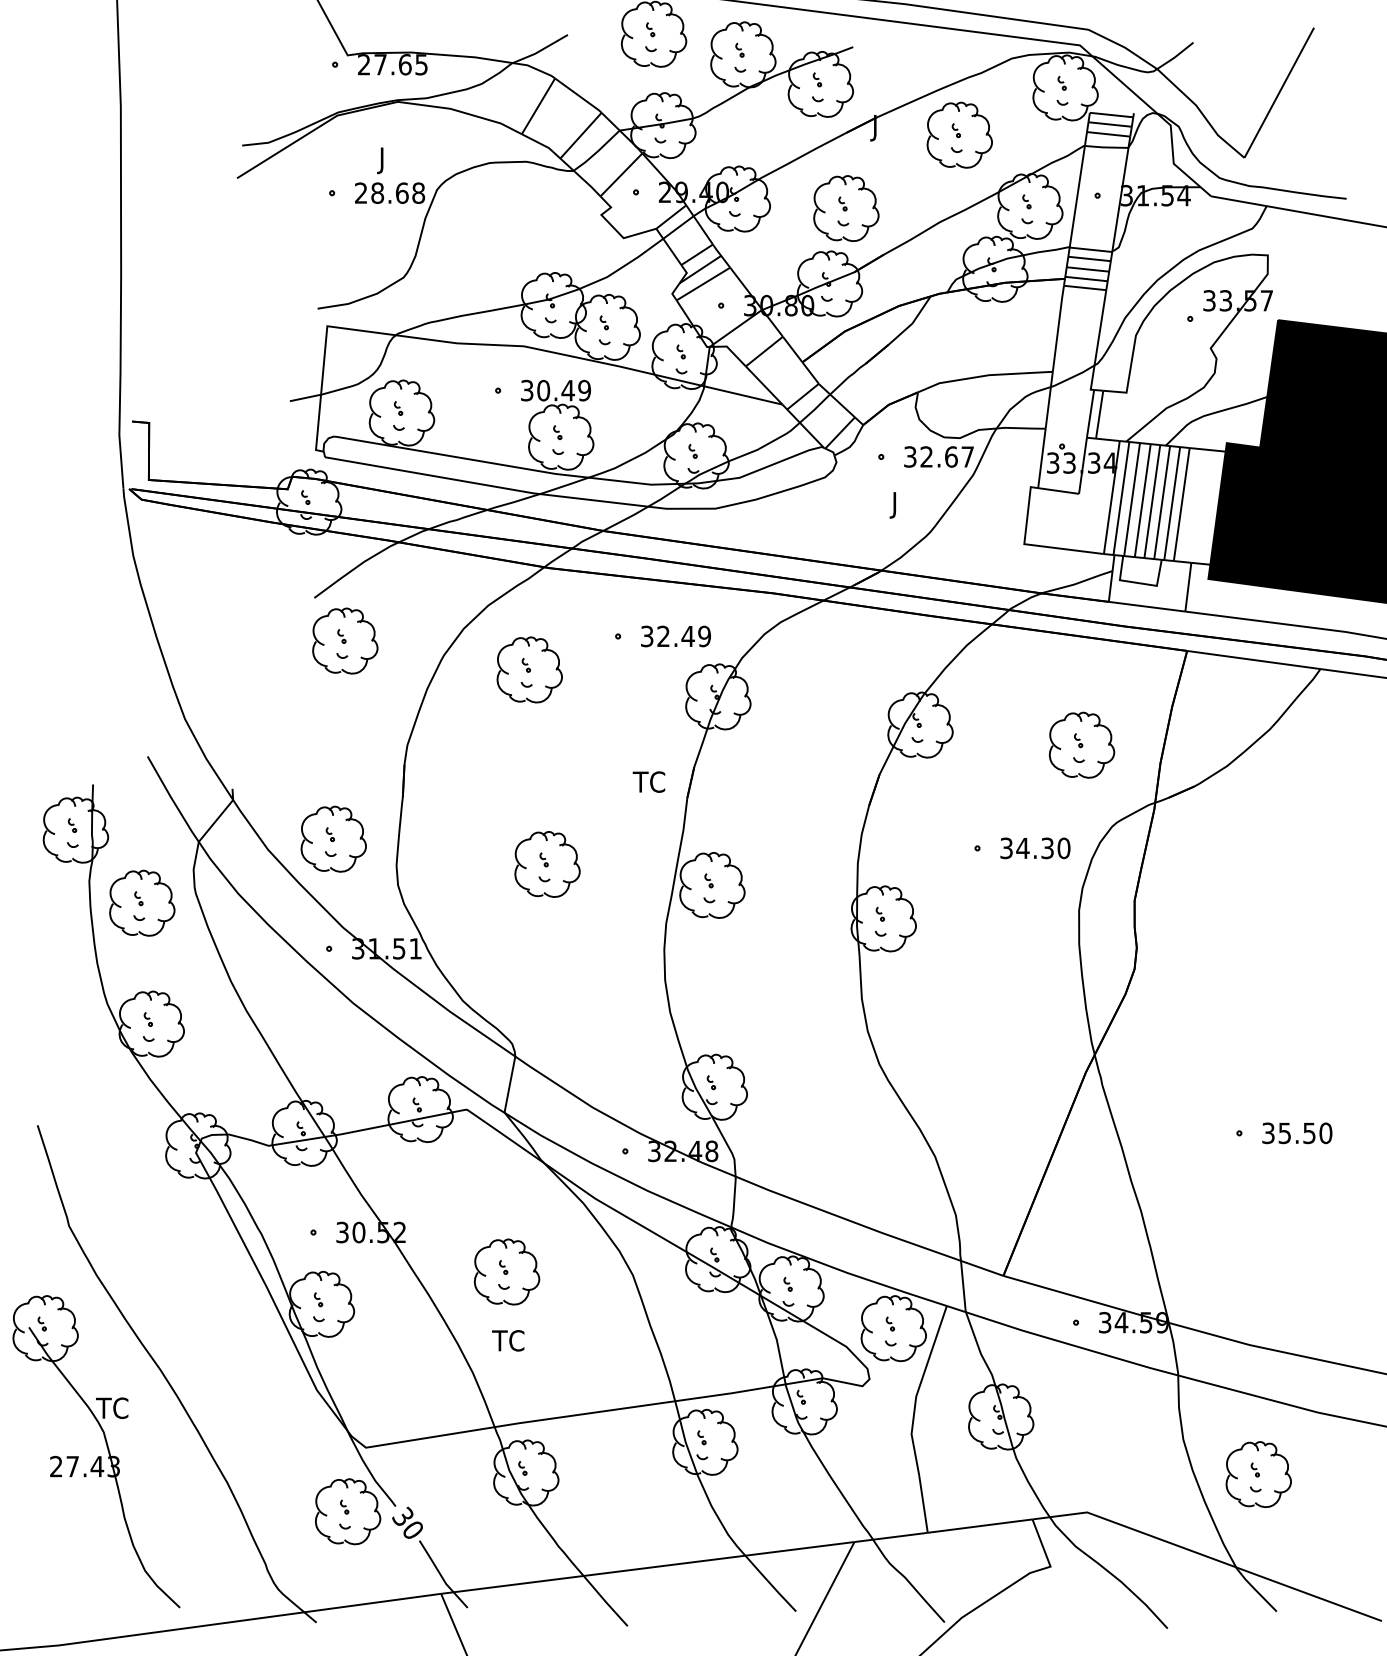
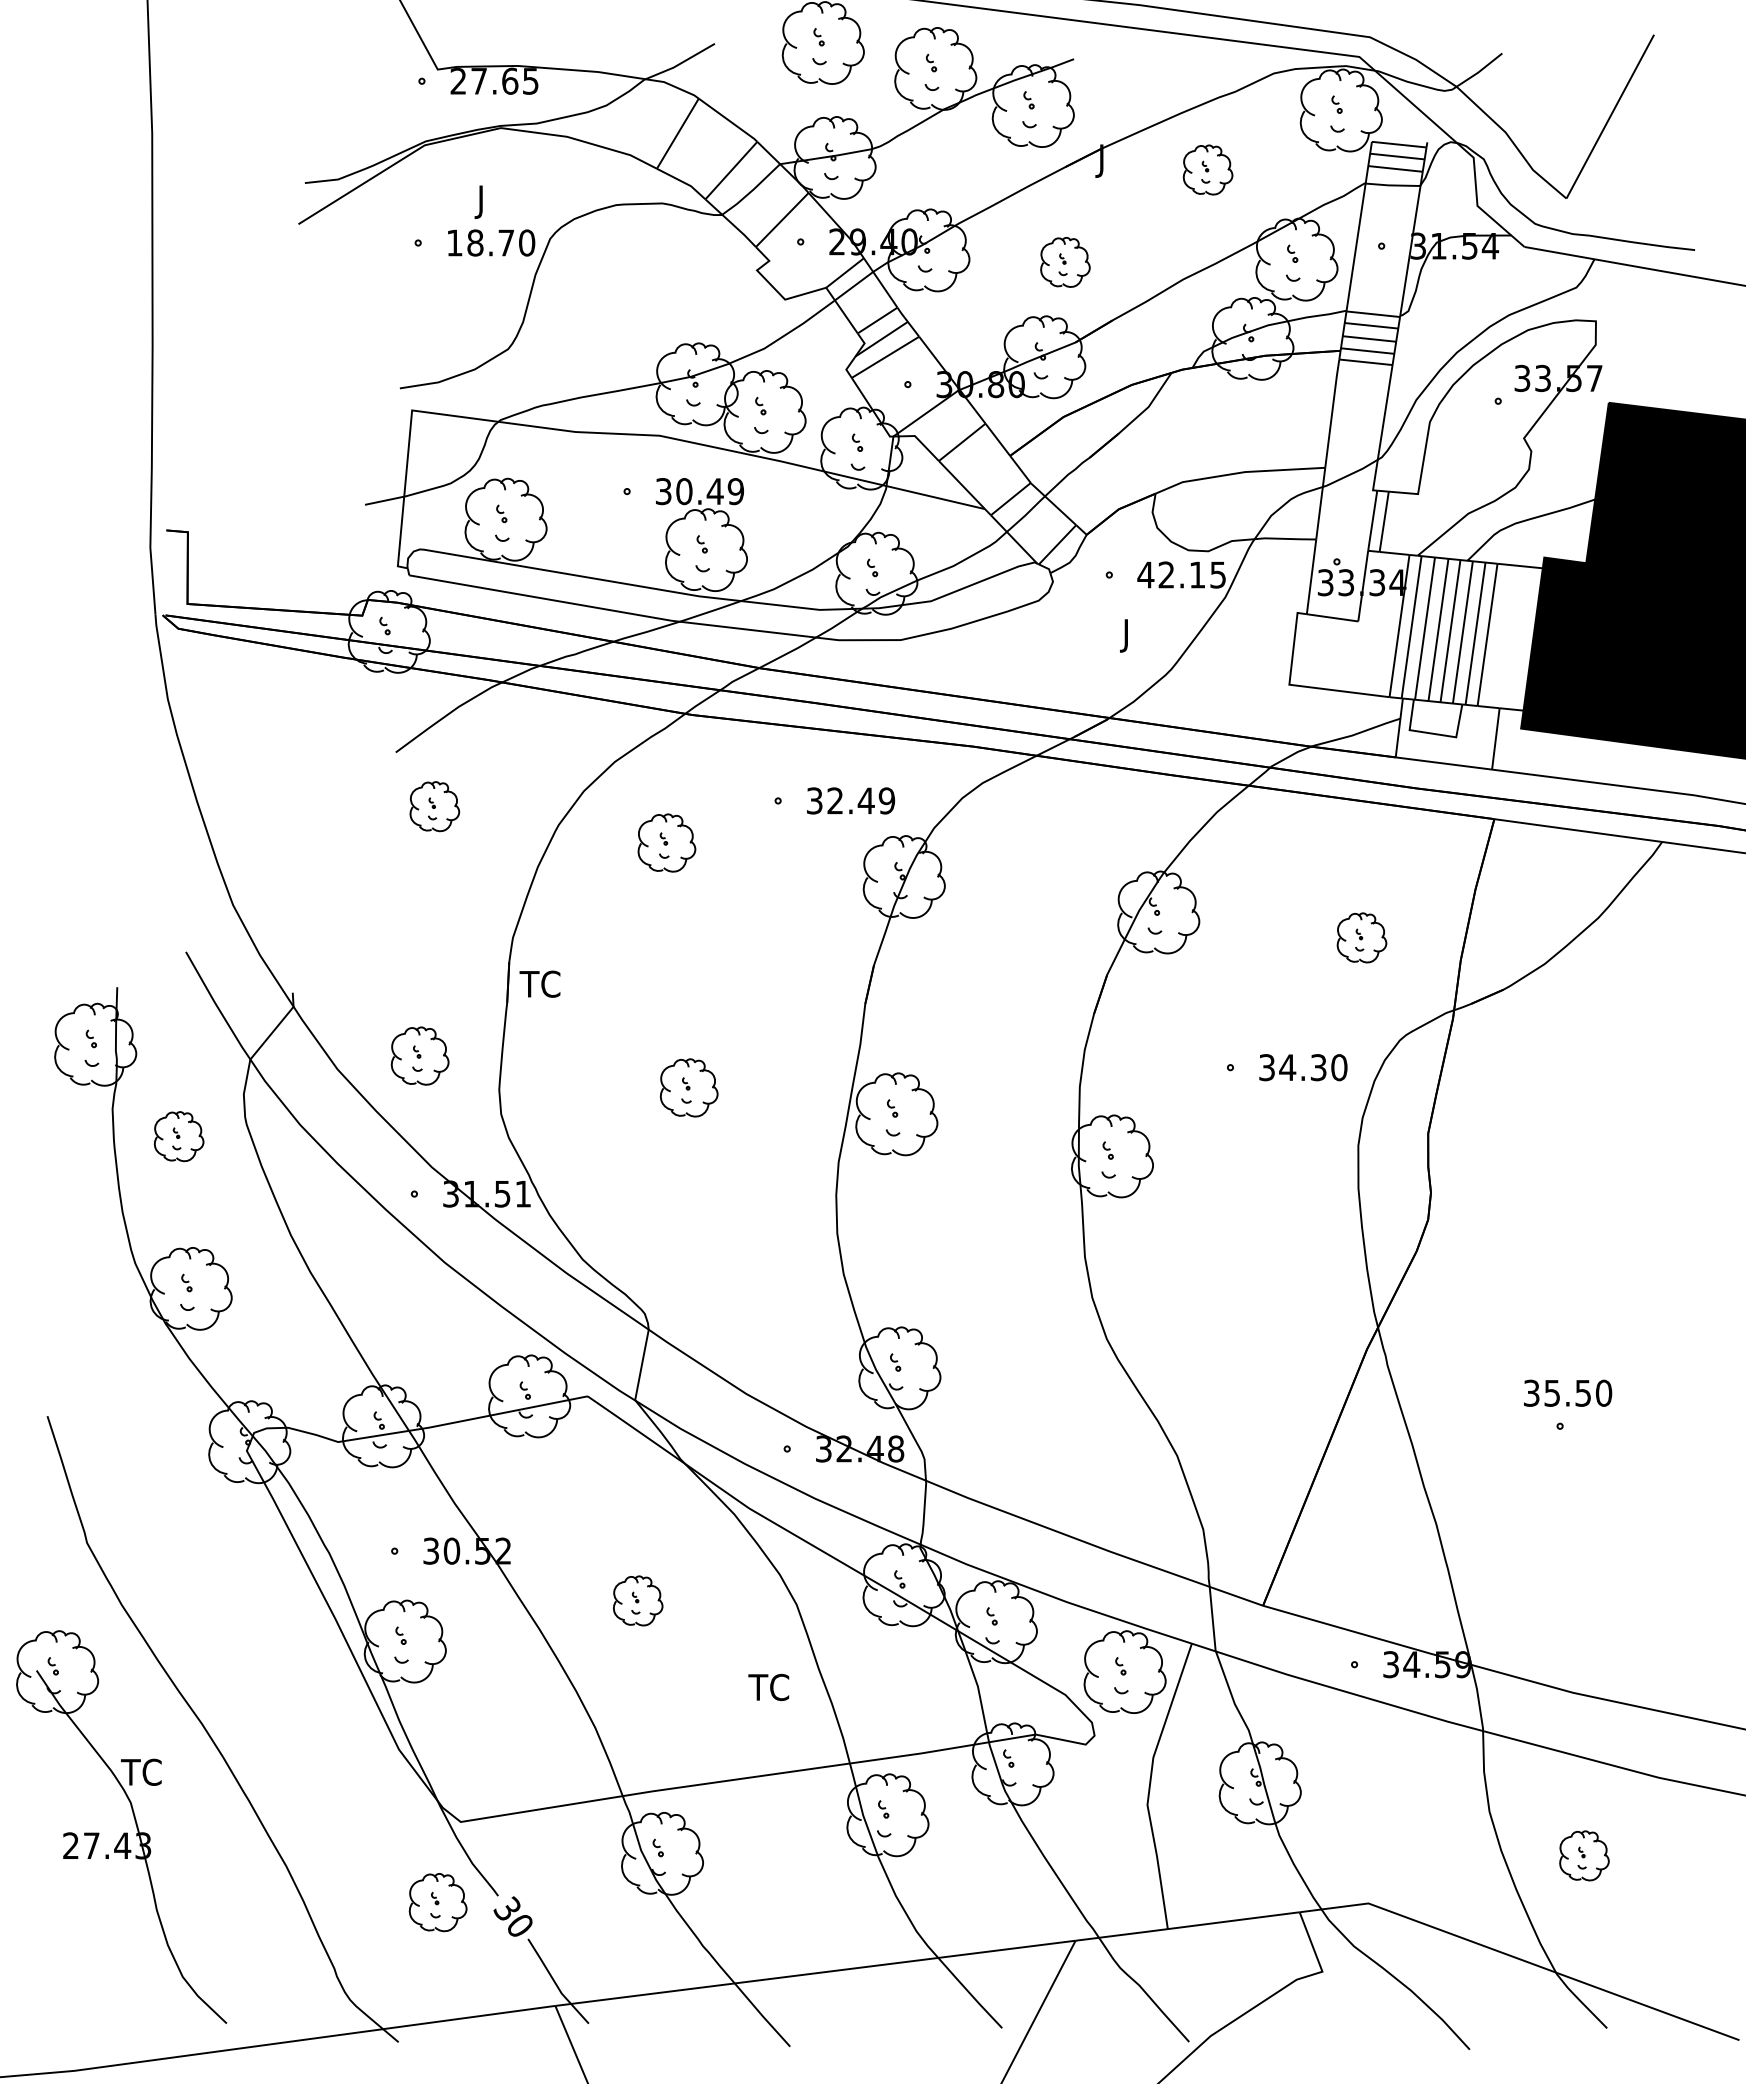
part: (959, 134) -> (1207, 169), size x0.6
text: (390, 192) -> (491, 242), 28.68 -> 18.70
part: (846, 208) -> (1065, 262), size x0.6
text: (938, 456) -> (1181, 574), 32.67 -> 42.15
part: (345, 640) -> (434, 806), size x0.6
part: (529, 669) -> (666, 842), size x0.7
part: (1081, 744) -> (1361, 937), size x0.6
text: (648, 781) -> (539, 983), moved
part: (333, 838) -> (419, 1055), size x0.7
part: (546, 864) -> (688, 1087), size x0.7
part: (141, 903) -> (178, 1136), size x0.6
text: (1297, 1132) -> (1568, 1392), moved
part: (506, 1271) -> (637, 1600), size x0.6
text: (507, 1340) -> (768, 1687), moved
part: (1258, 1474) -> (1584, 1855), size x0.6
part: (347, 1511) -> (437, 1902), size x0.7

